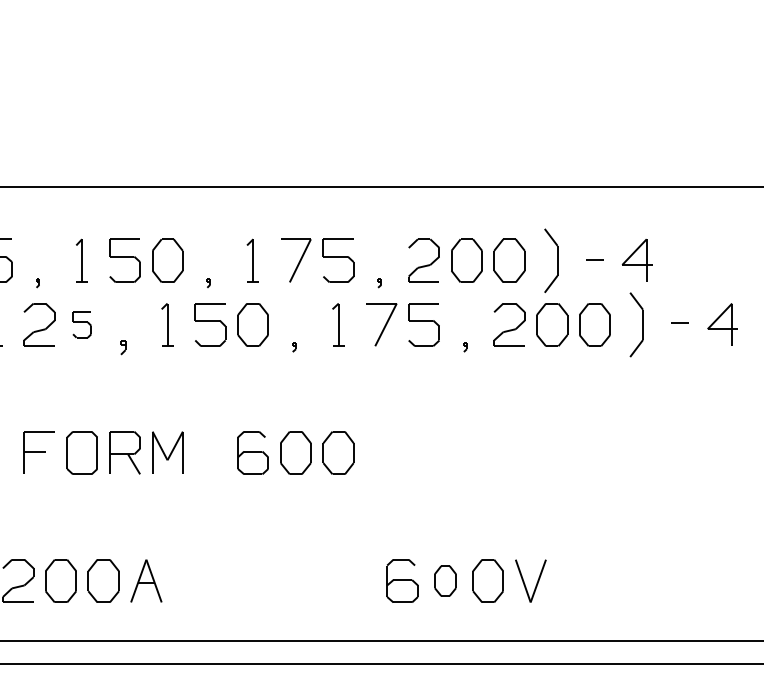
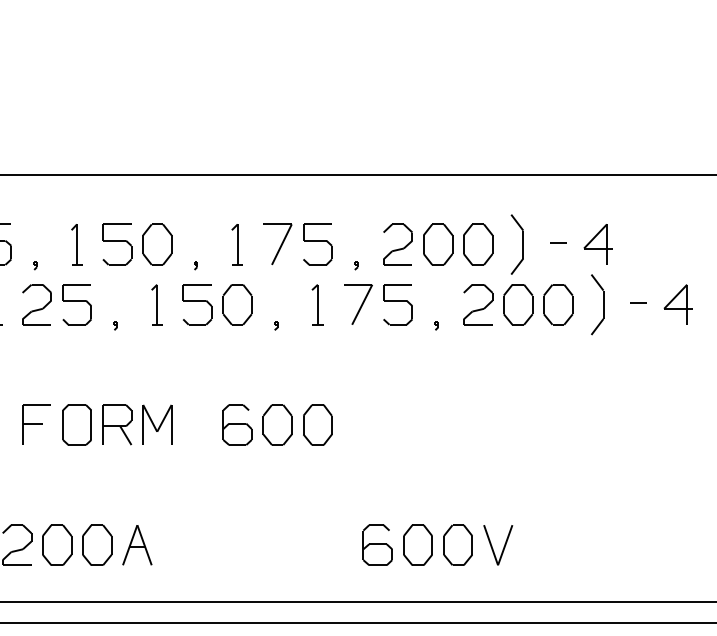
part: (81, 324) -> (76, 304), size x1.67
part: (123, 347) -> (115, 325), size x0.62
part: (445, 580) -> (418, 544), size x1.43

